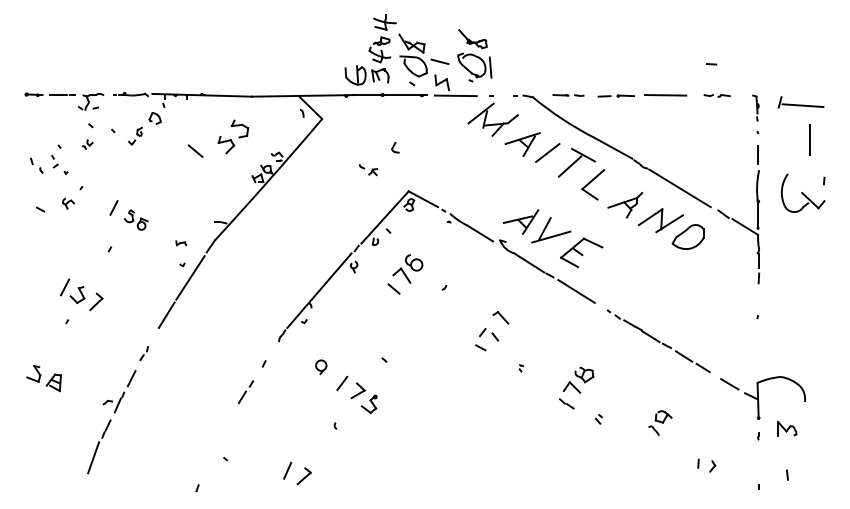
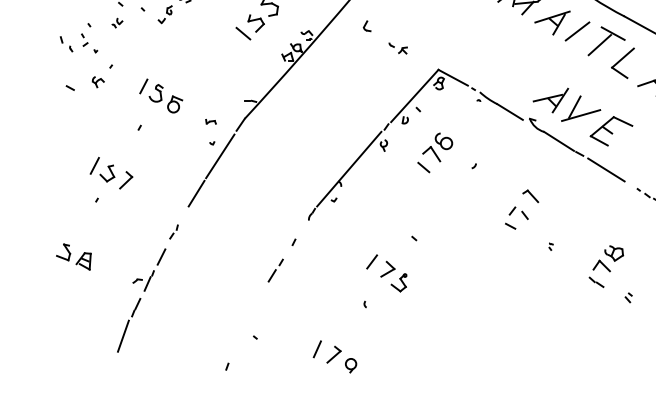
part: (395, 147) -> (367, 25), moved
line: (195, 150) -> (243, 32), moved
part: (136, 219) -> (166, 97), size x1.43
part: (321, 366) -> (351, 364), moved

